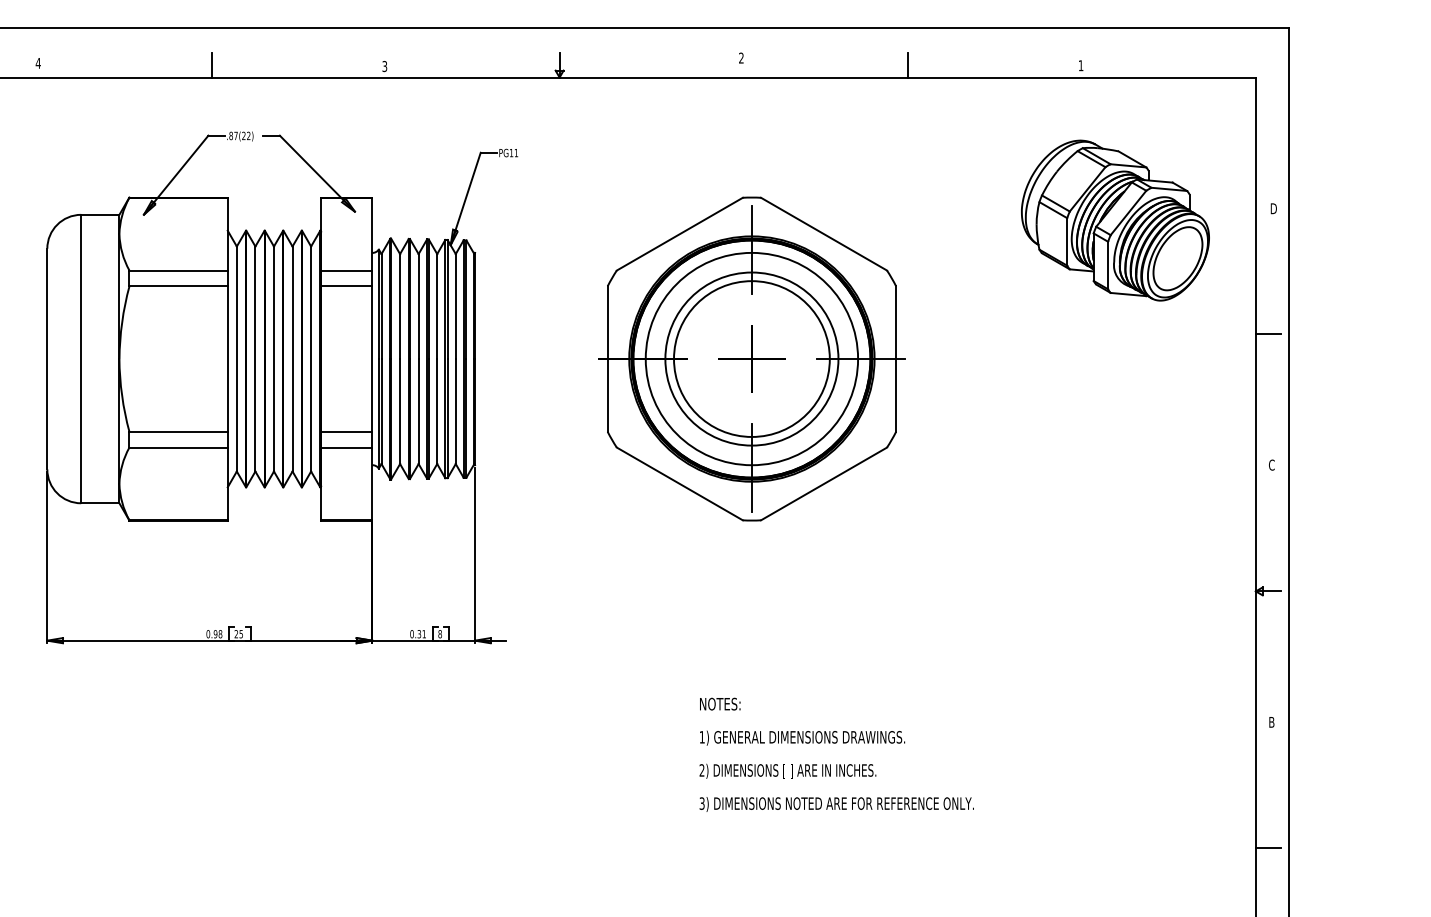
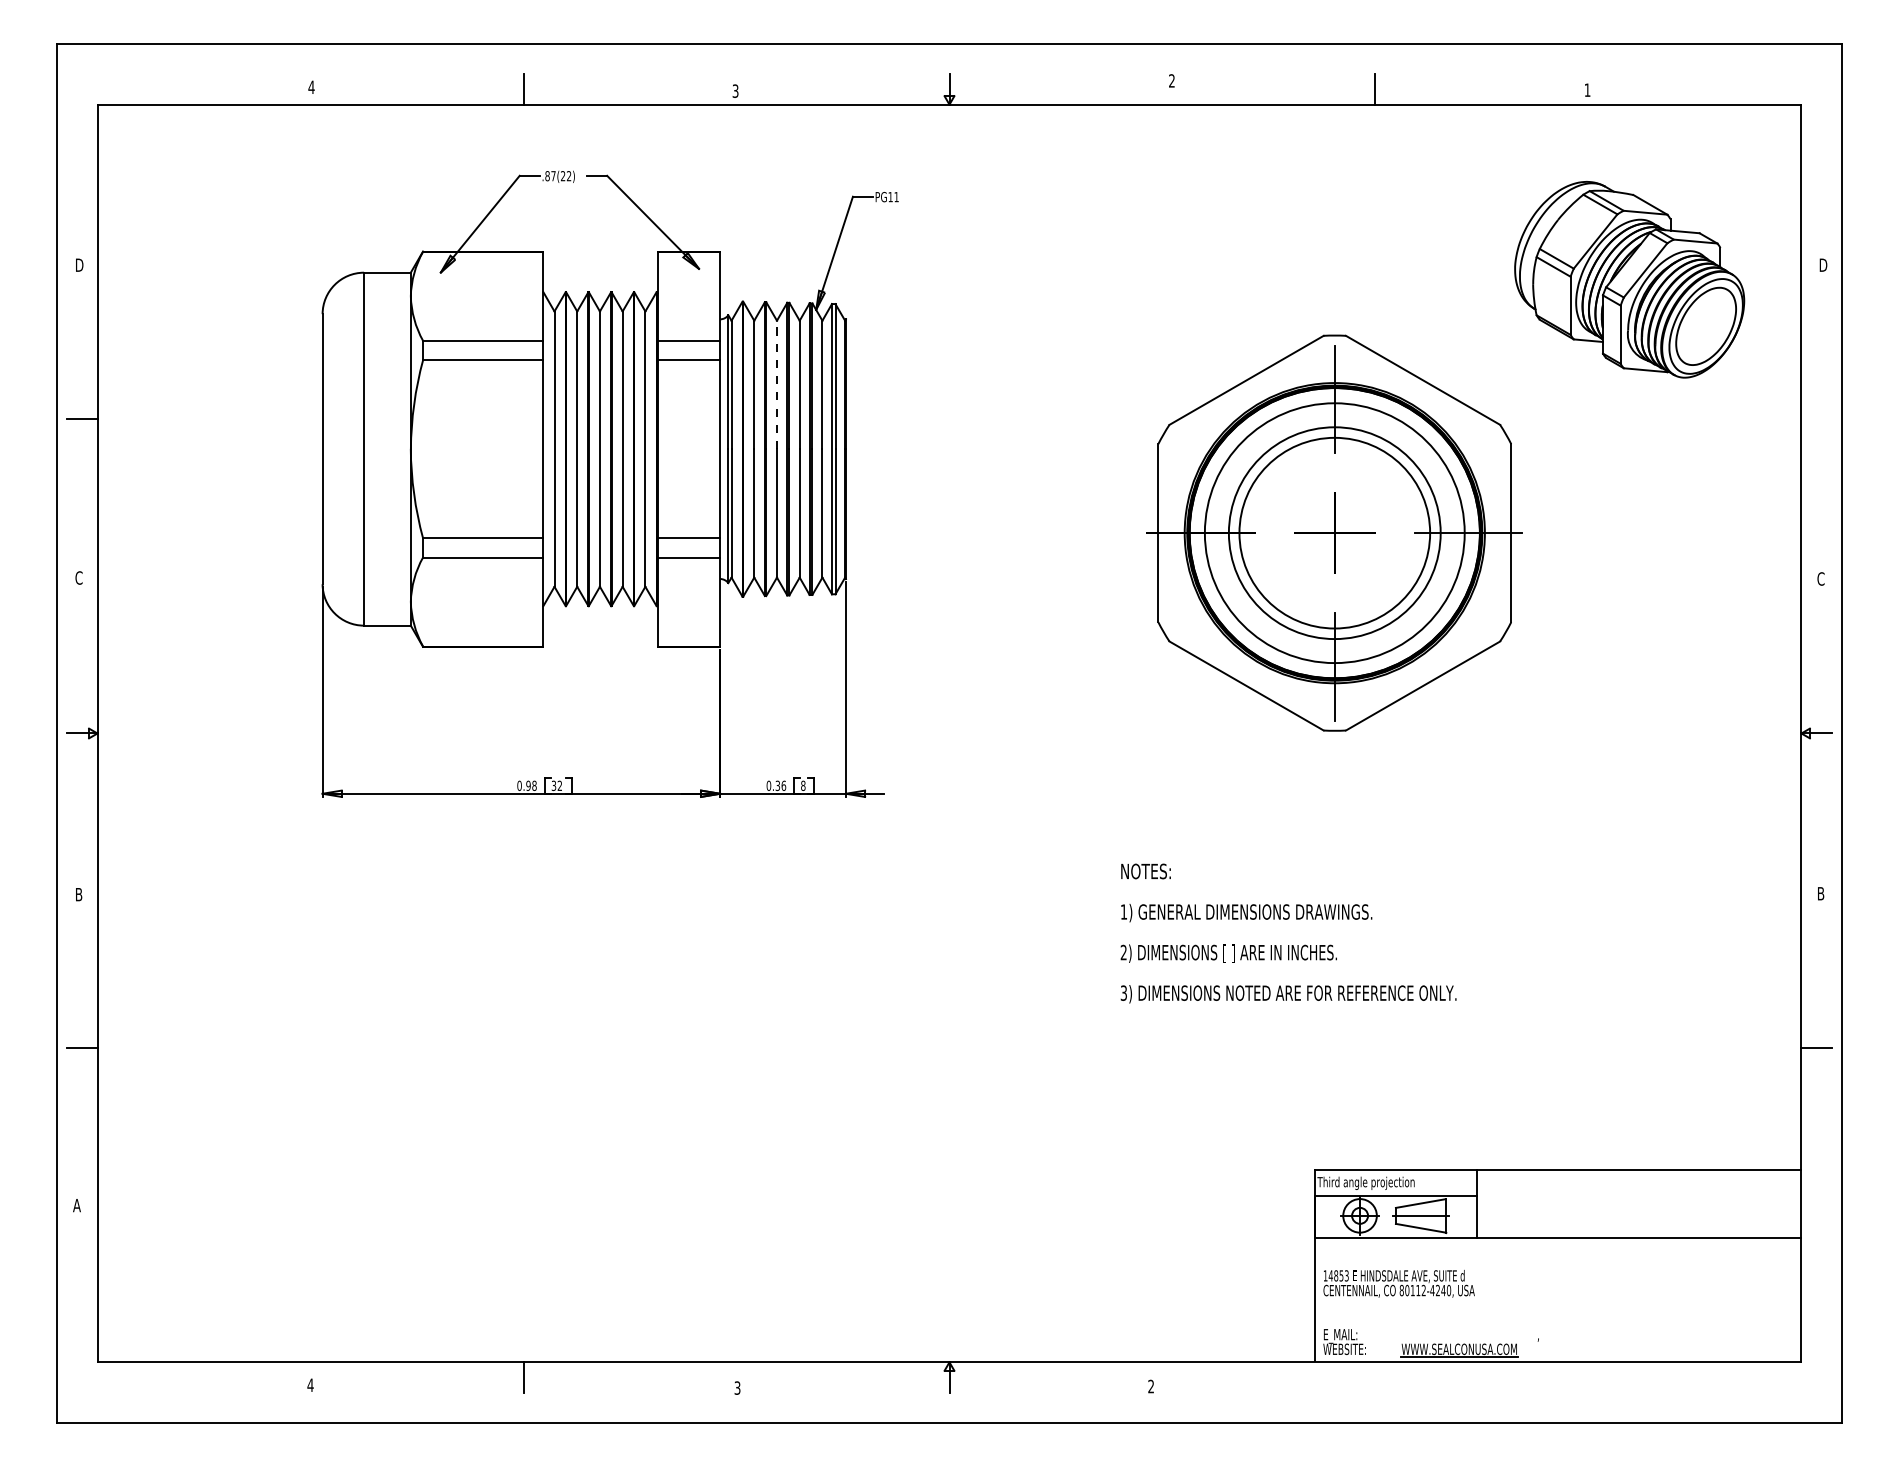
line: (418, 306) -> (776, 384), solid -> dashed
line: (1268, 334) -> (1816, 419), removed
part: (751, 358) -> (1334, 532), moved
text: (238, 633) -> (556, 785), 25 -> 32
text: (423, 633) -> (783, 785), 0.31 -> 0.36

